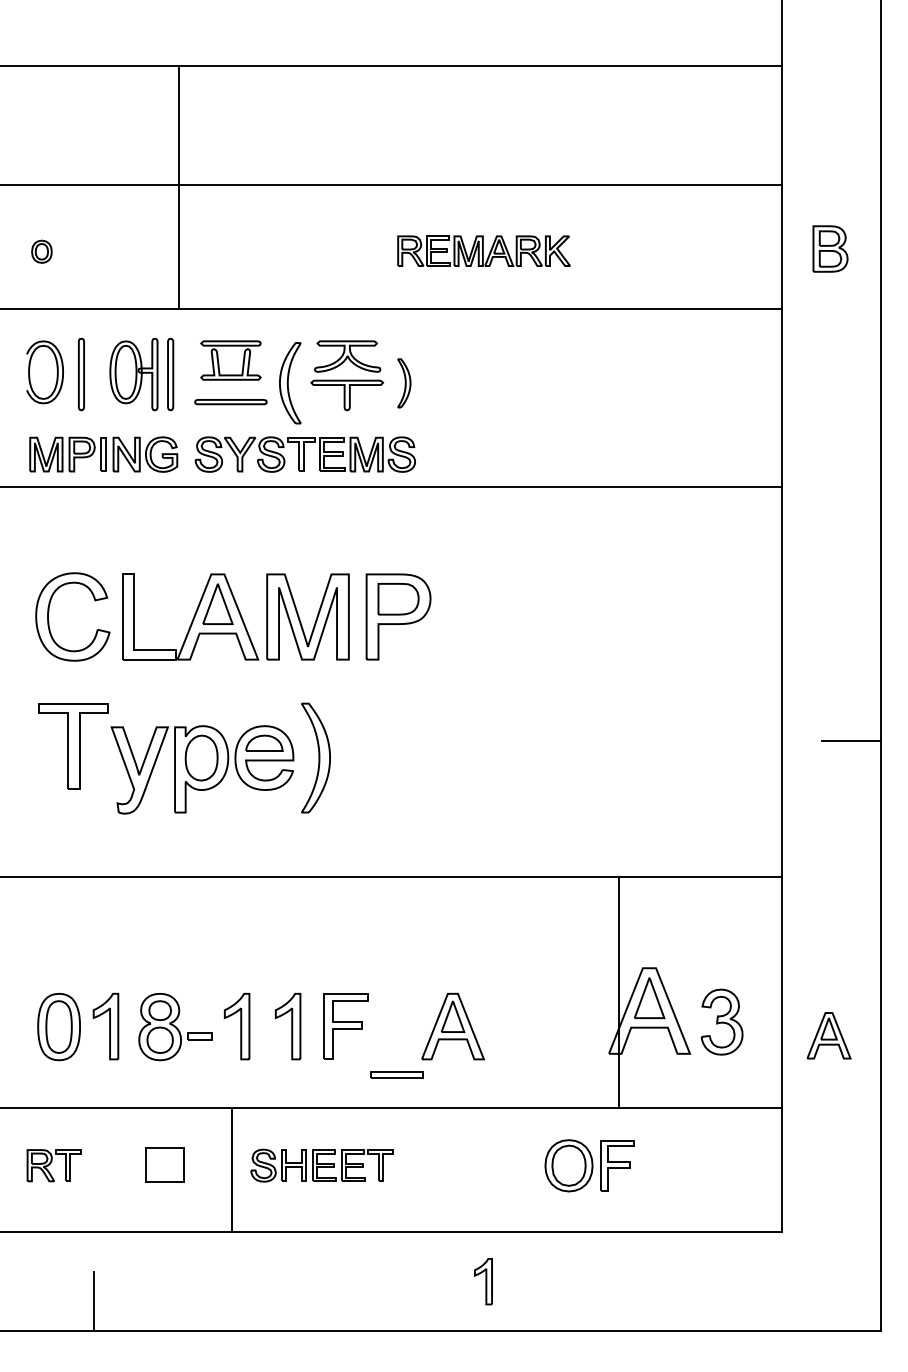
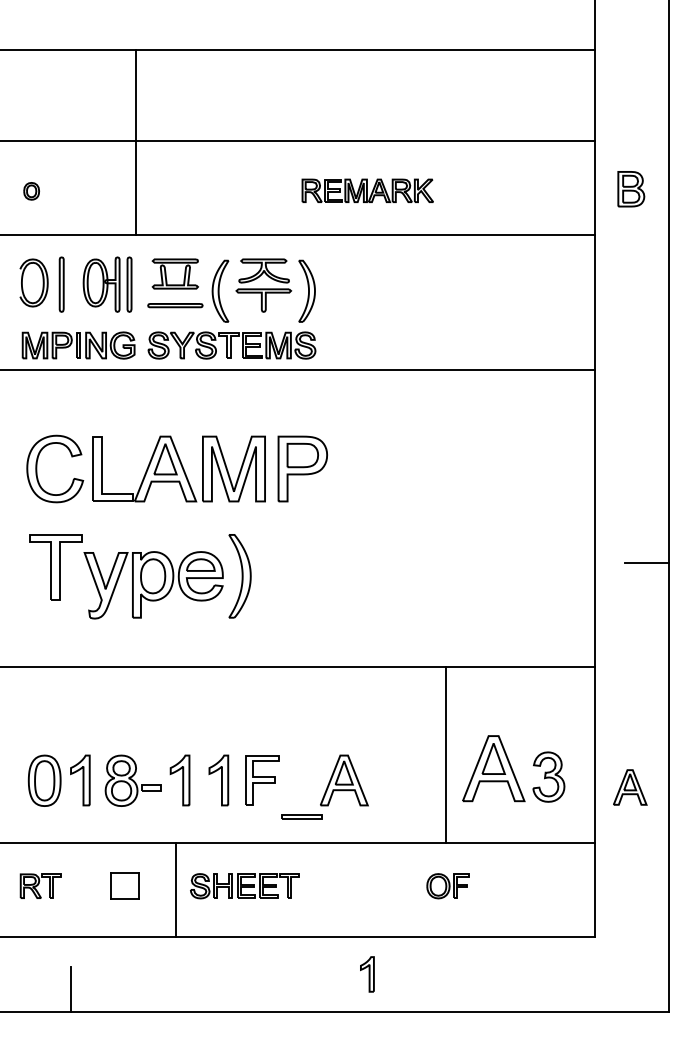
part: (404, 383) -> (307, 291), size x1.67
line: (619, 992) -> (446, 754), moved
part: (589, 1165) -> (448, 886), size x0.62

